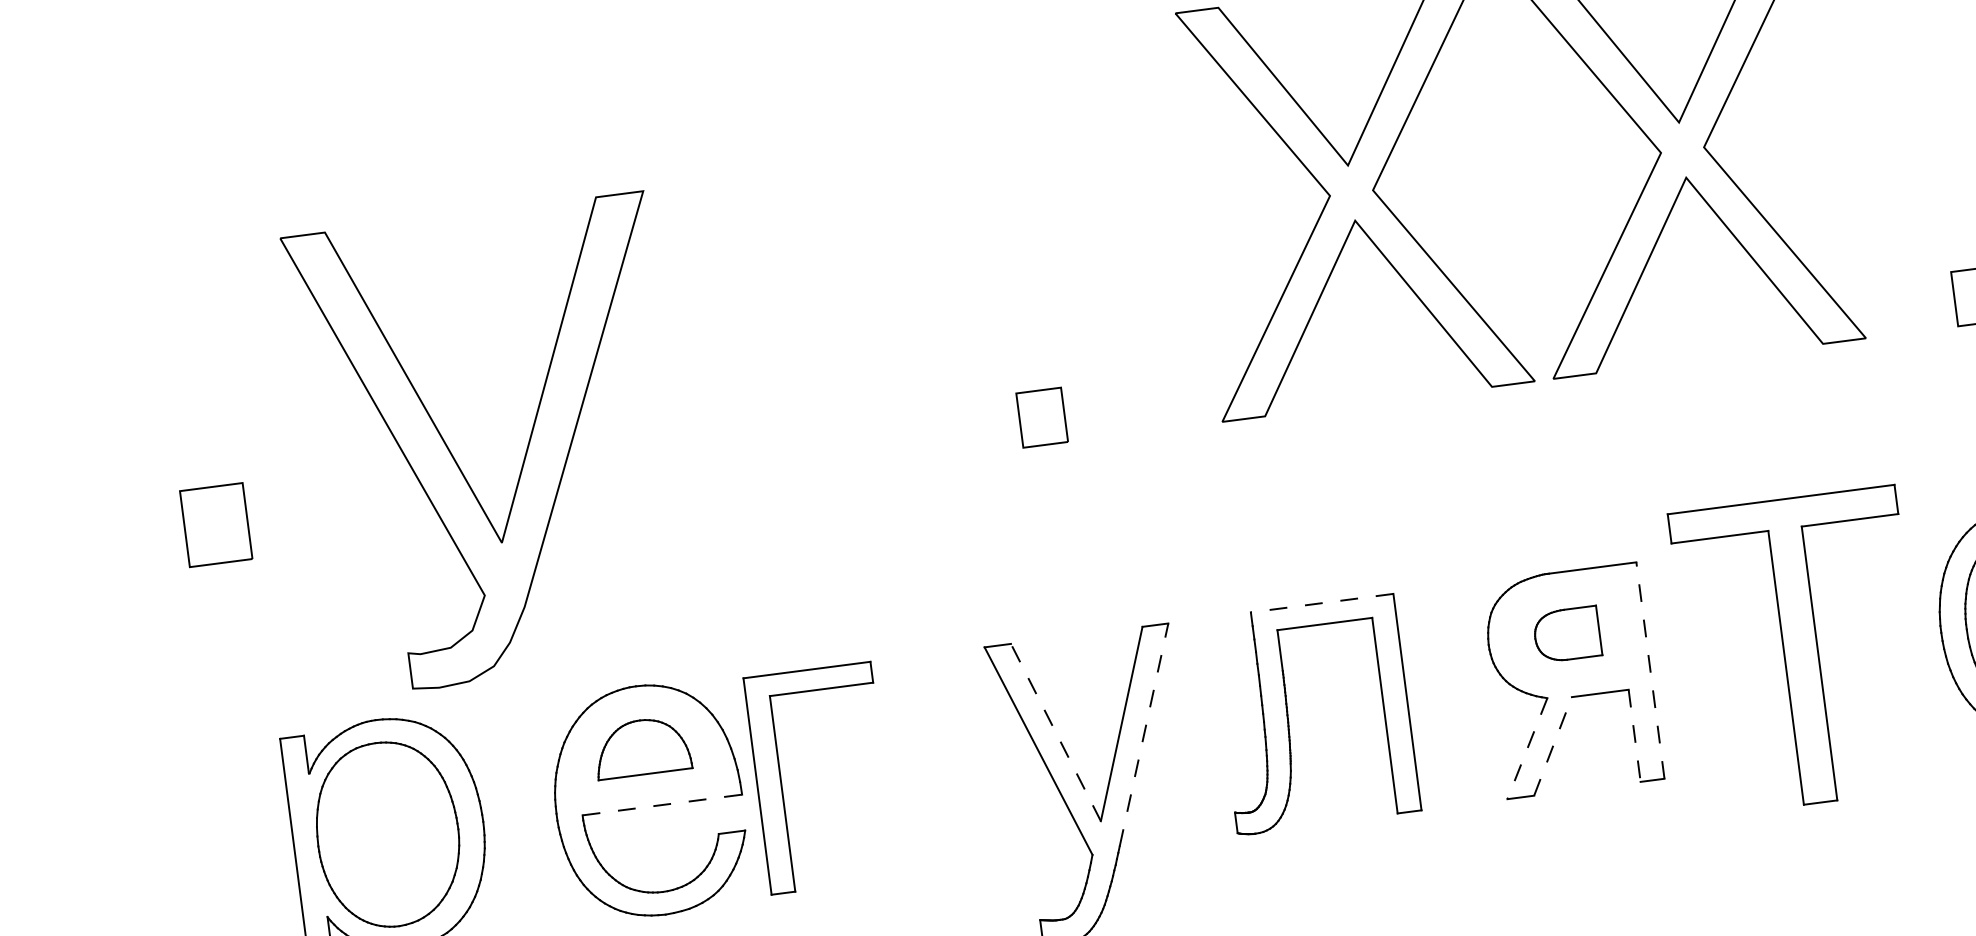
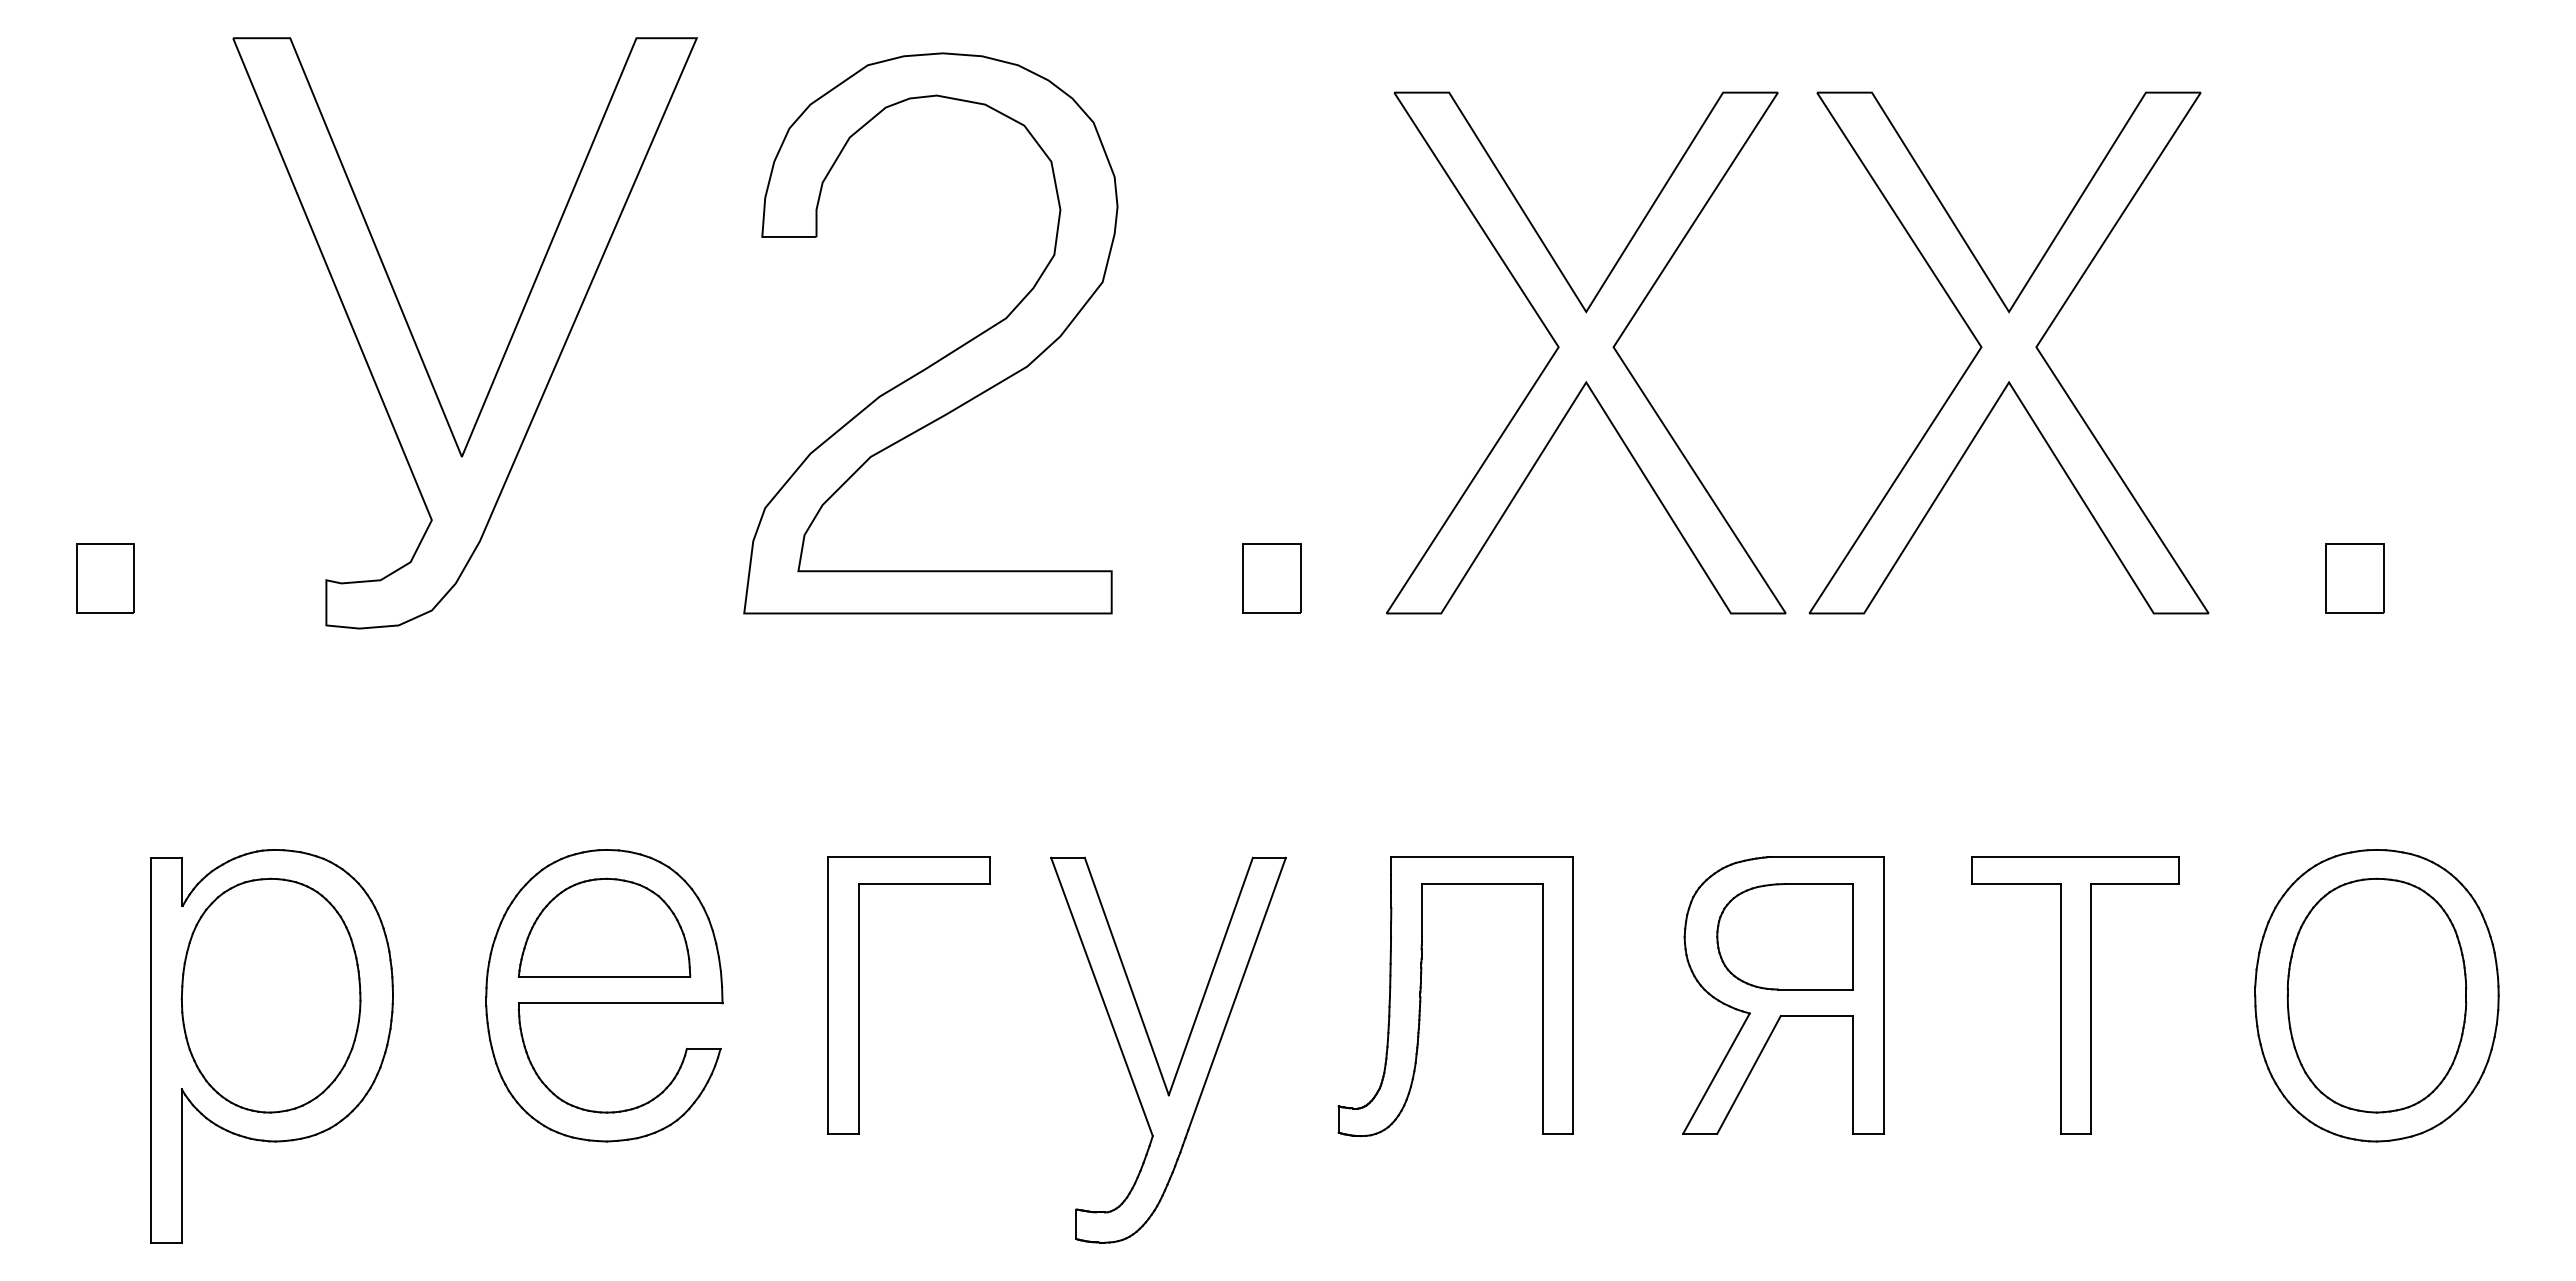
part: (851, 263) -> (946, 354), added
part: (1041, 417) -> (1271, 578), moved
part: (524, 456) -> (504, 351), moved
part: (215, 524) -> (105, 578), size x0.71
line: (1321, 603) -> (1481, 857), dashed -> solid
part: (1566, 634) -> (1784, 936), size x1.67
part: (1800, 650) -> (2075, 995), size x0.71
line: (1650, 670) -> (1883, 995), dashed -> solid
line: (1055, 732) -> (1126, 976), dashed -> solid
line: (1144, 735) -> (1237, 994), dashed -> solid
line: (1634, 736) -> (1853, 1075), dashed -> solid
line: (1552, 746) -> (1748, 1075), dashed -> solid
part: (641, 747) -> (604, 927), size x1.43
line: (1527, 748) -> (1716, 1073), dashed -> solid
part: (782, 783) -> (859, 995), moved
line: (662, 805) -> (620, 1003), dashed -> solid

